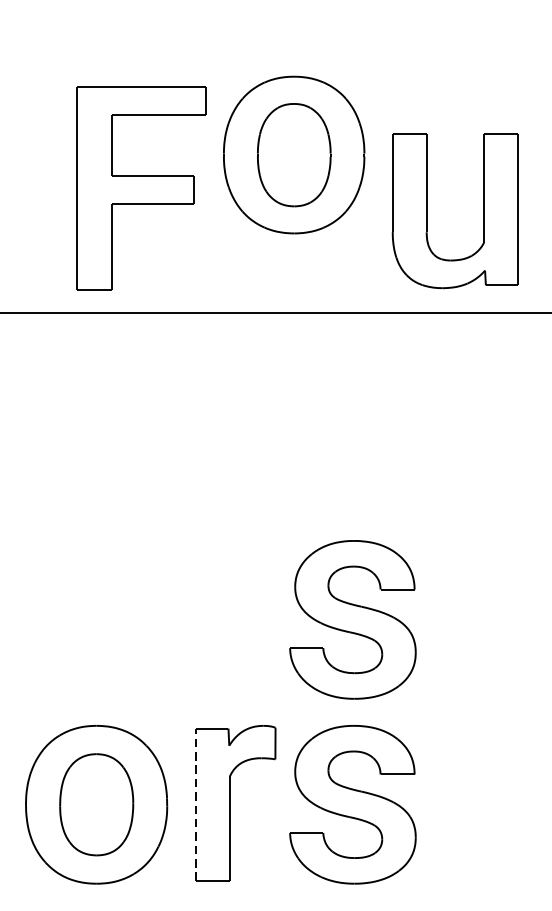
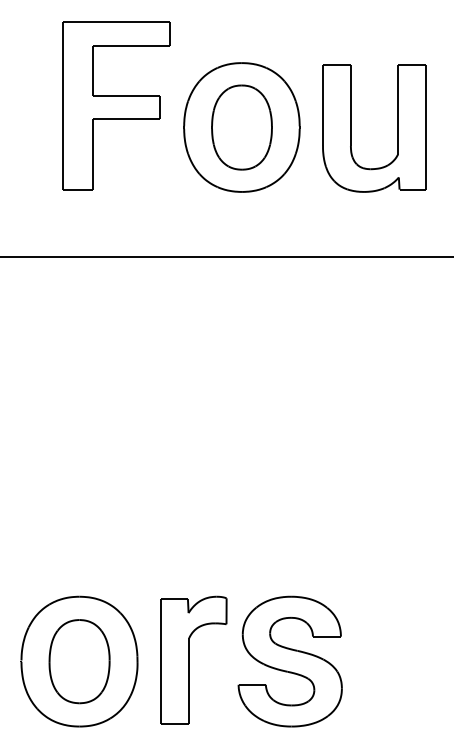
part: (141, 187) -> (116, 105), moved
part: (427, 211) -> (351, 128), moved
part: (352, 619) -> (289, 509), removed
line: (196, 804) -> (161, 661), dashed -> solid

